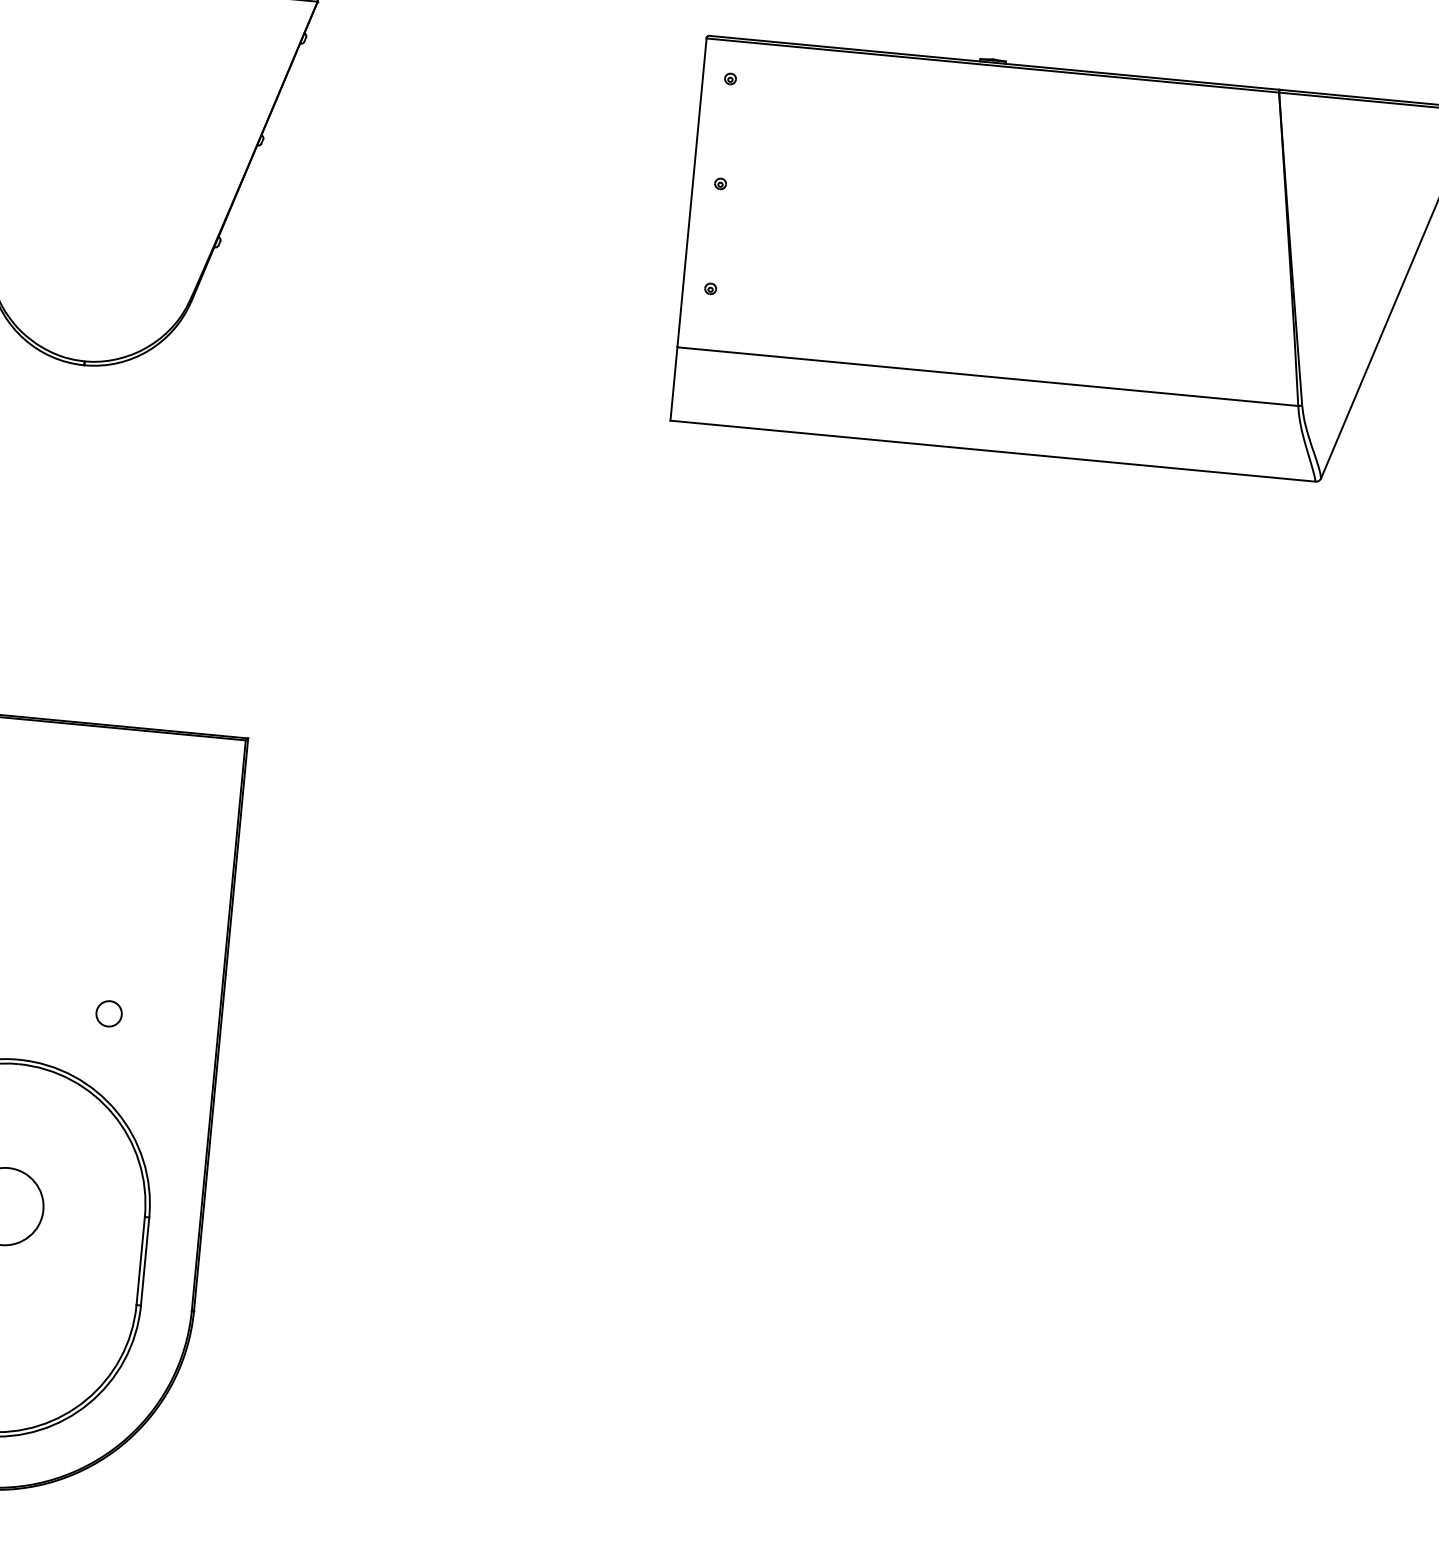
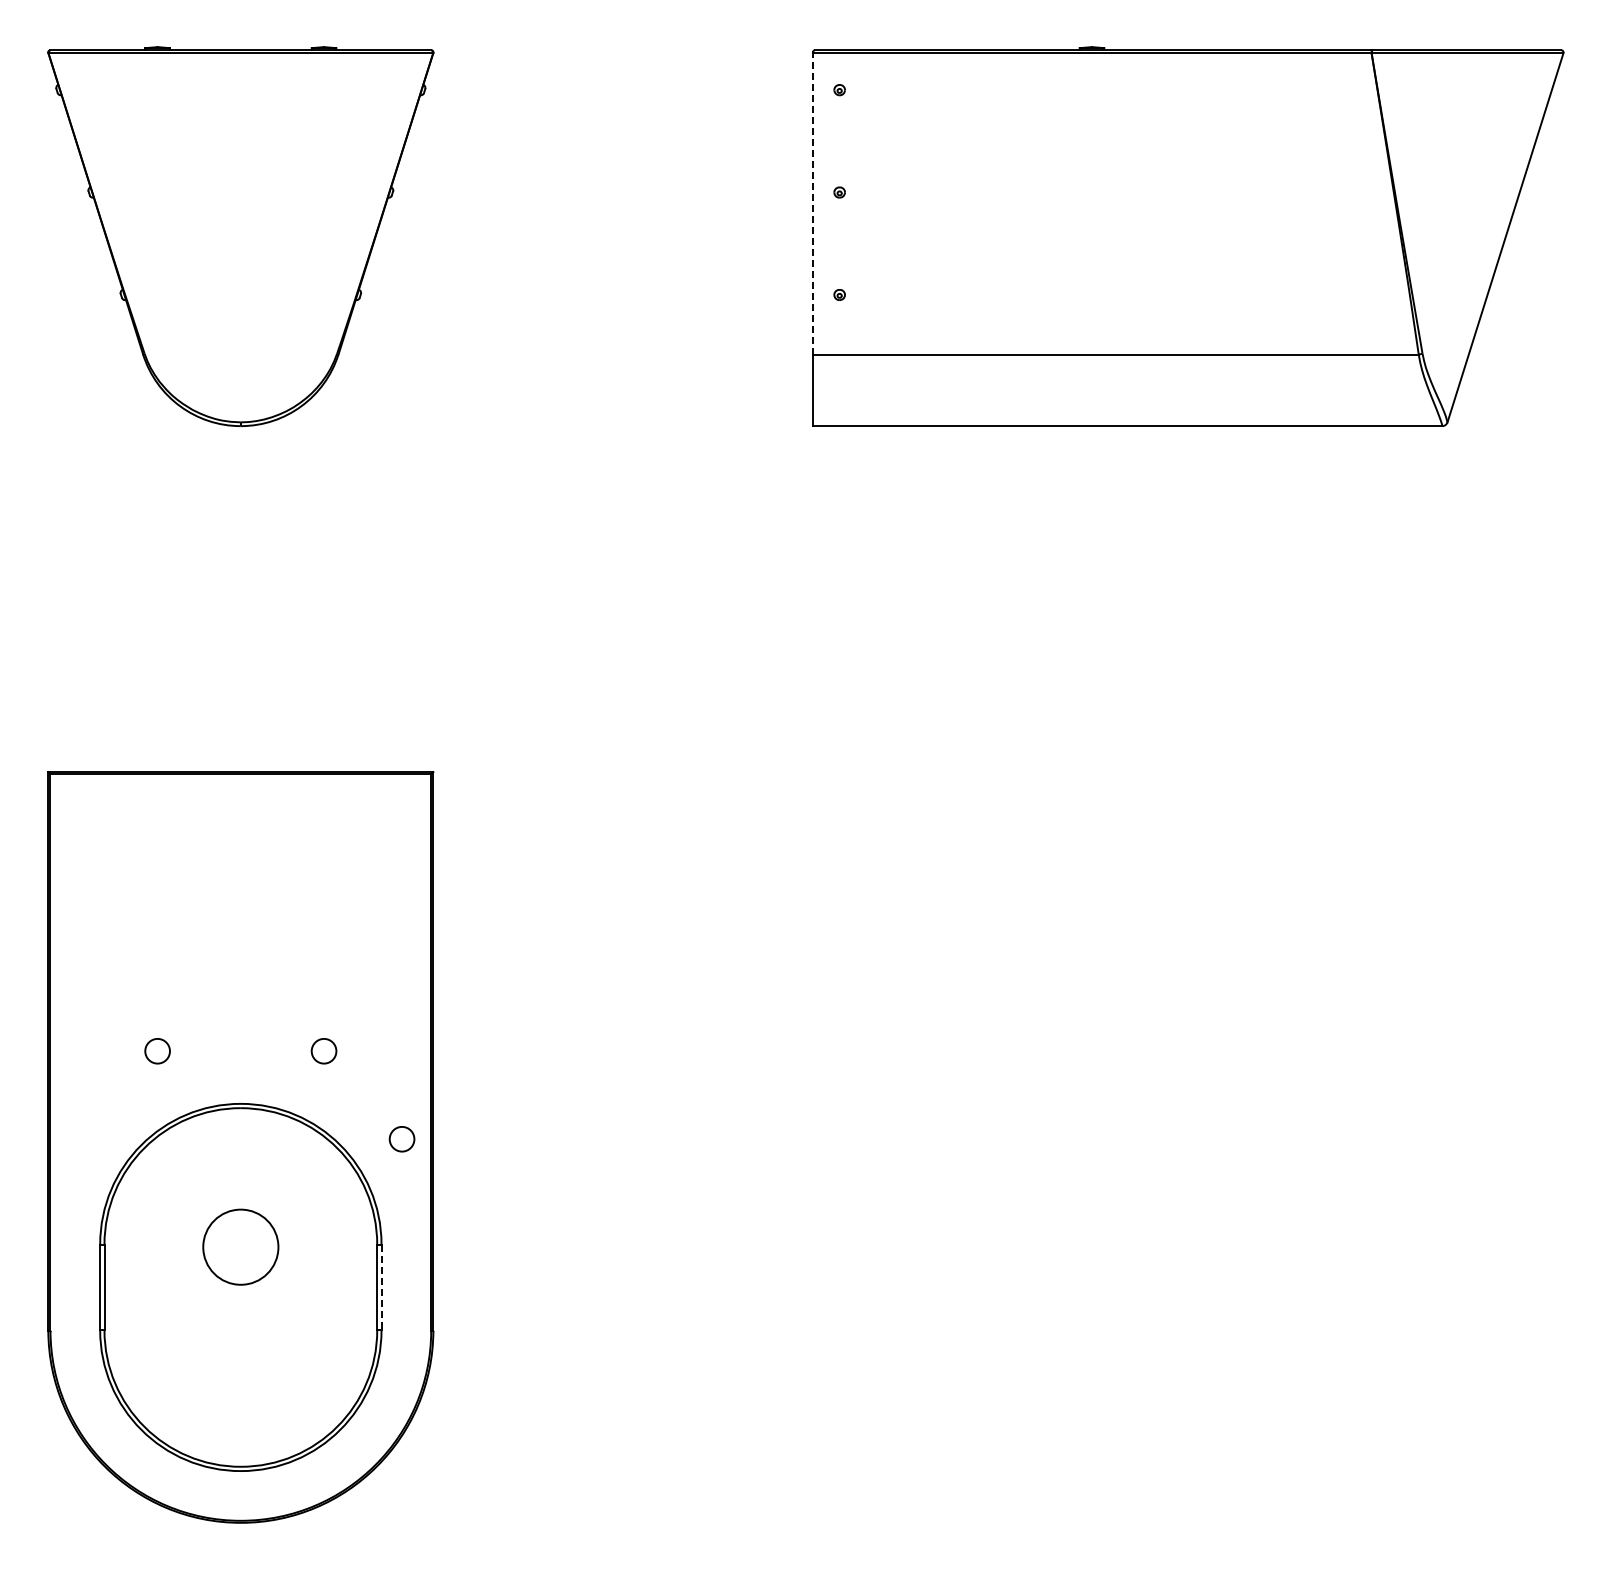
line: (691, 192) -> (812, 203), solid -> dashed
circle: (179, 1111) -> (401, 1139), added
line: (145, 1261) -> (381, 1287), solid -> dashed

